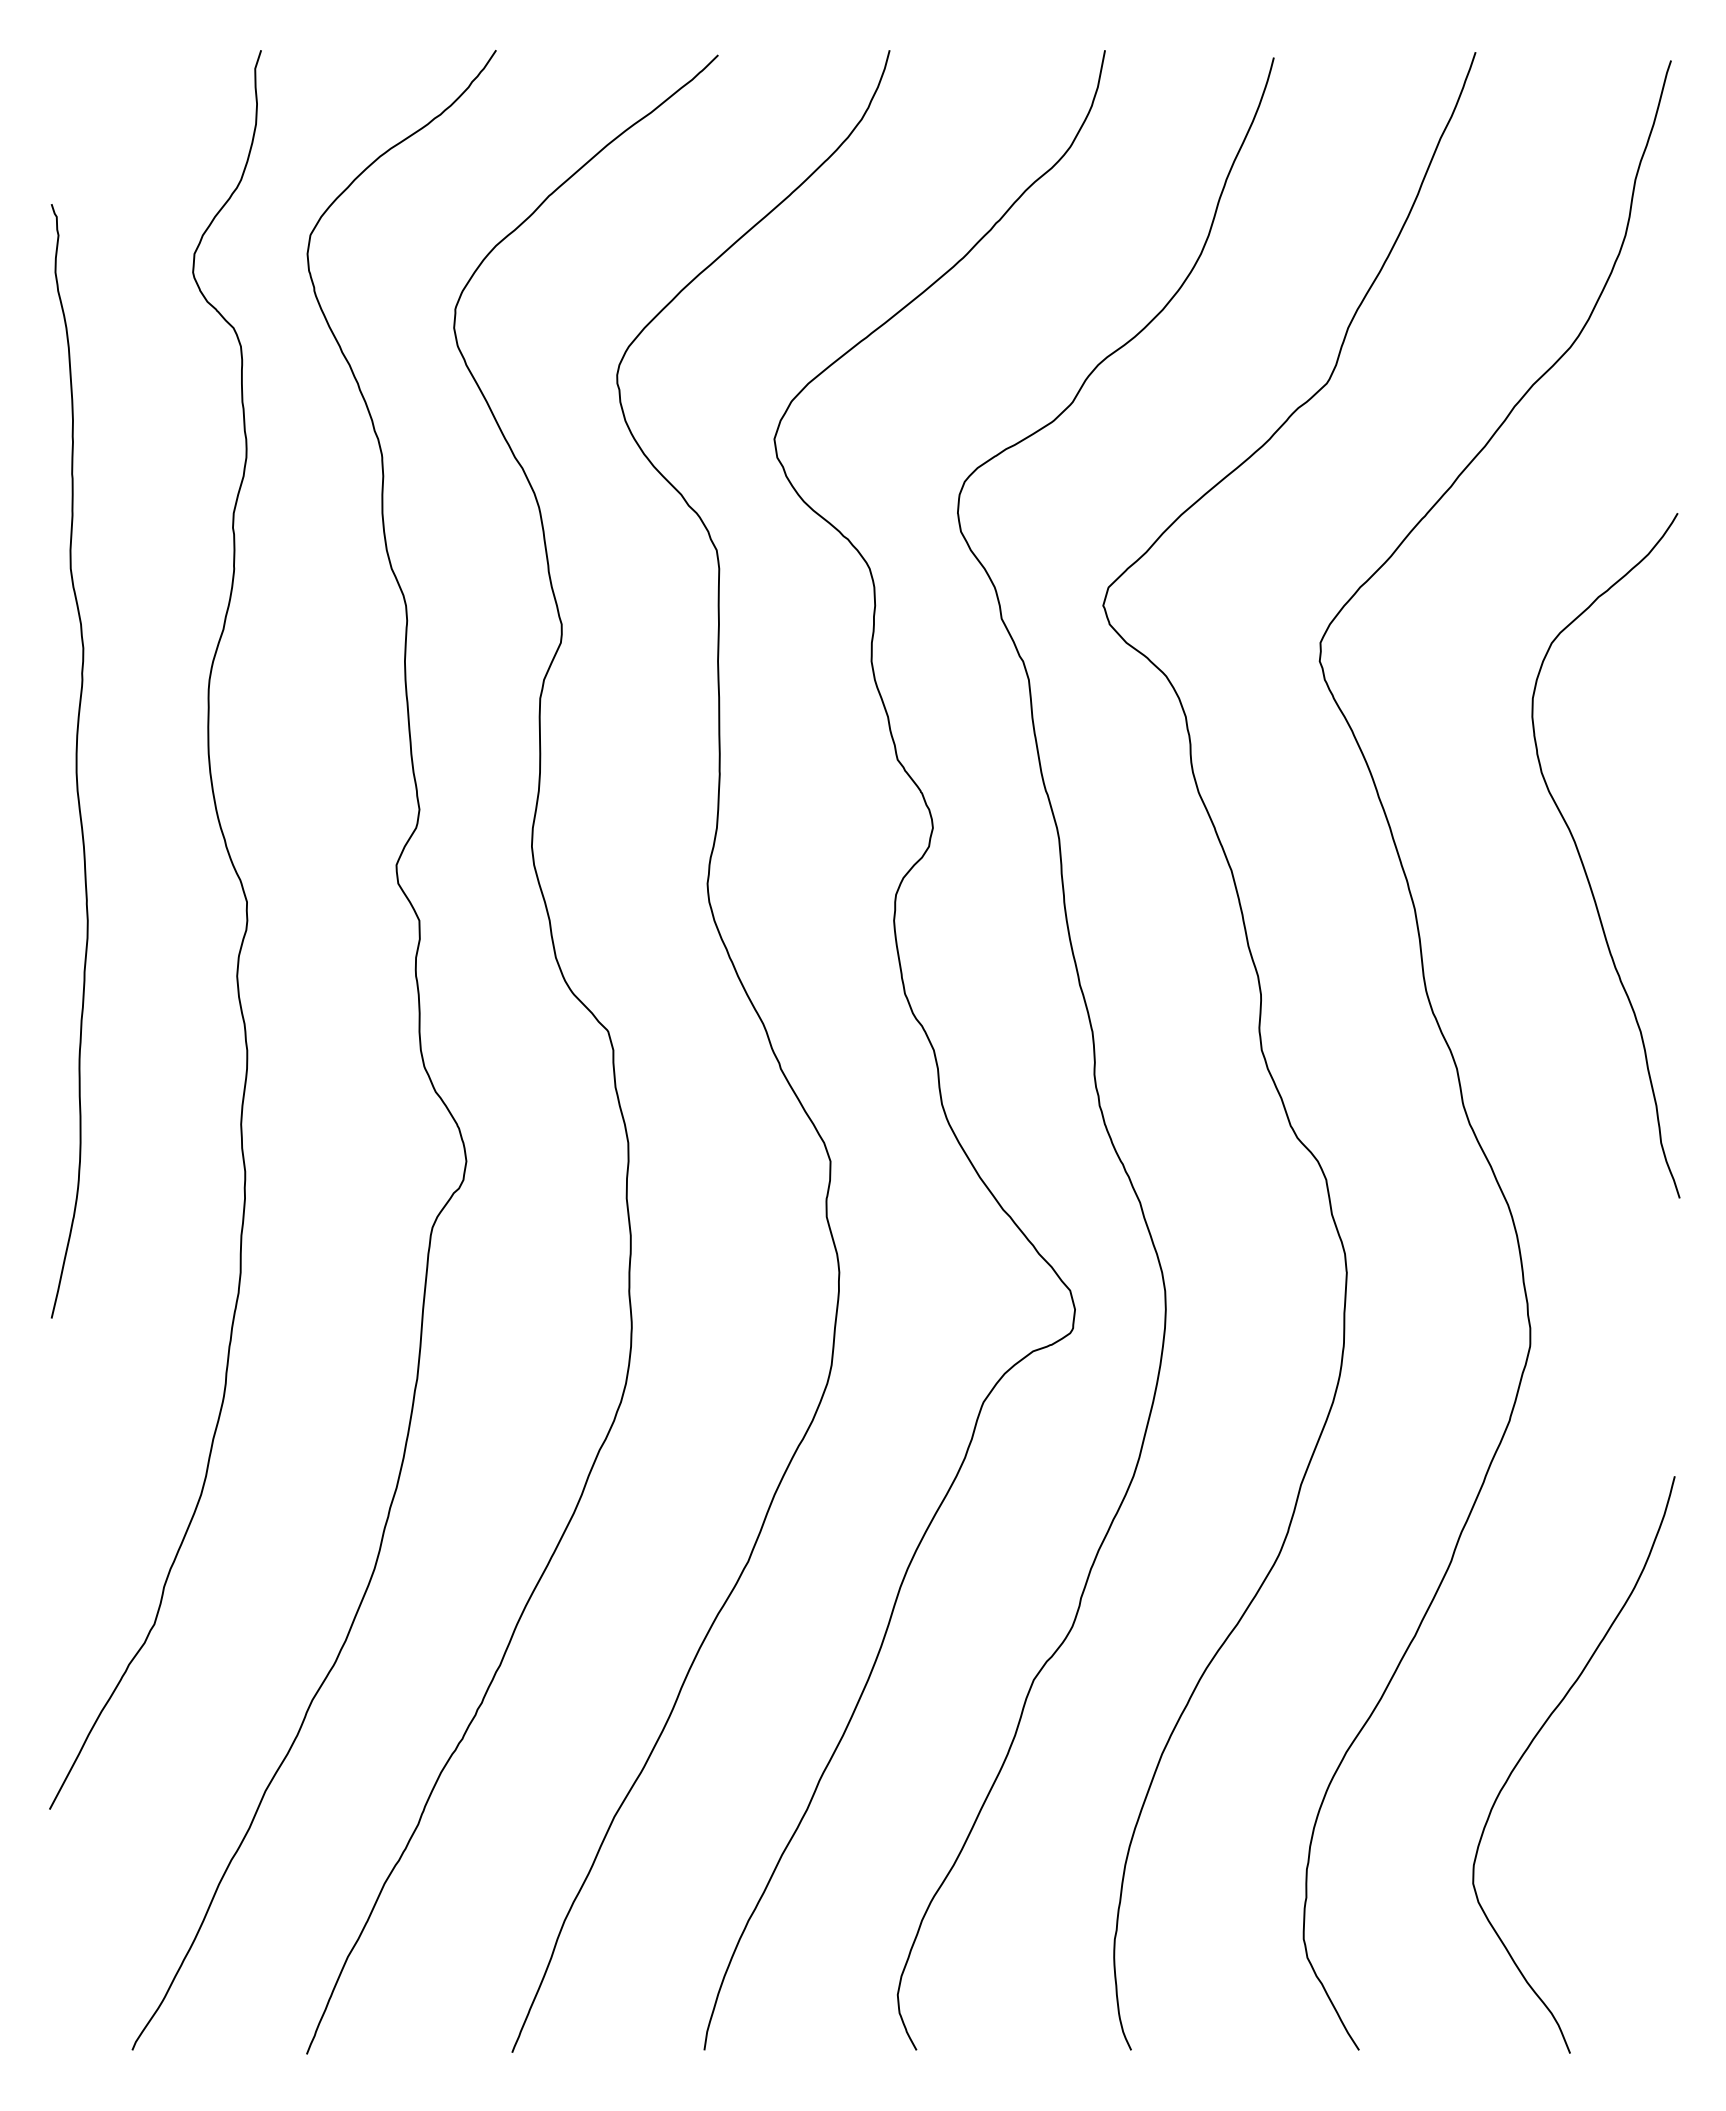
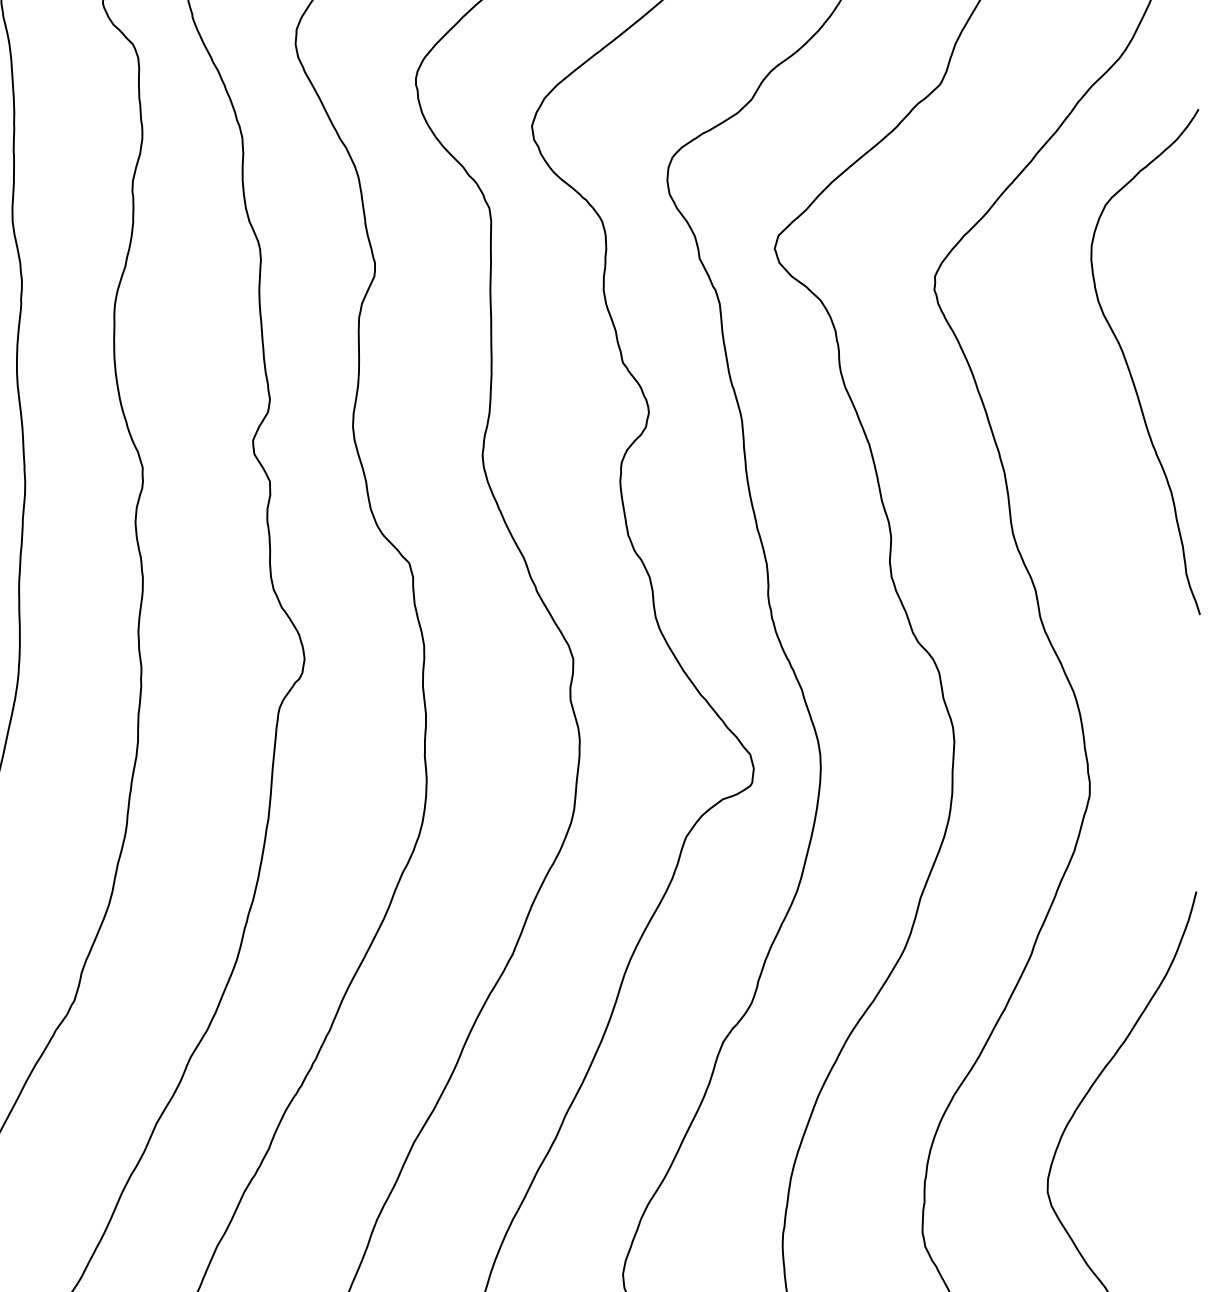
curve: (1583, 862) -> (1129, 366), moved

